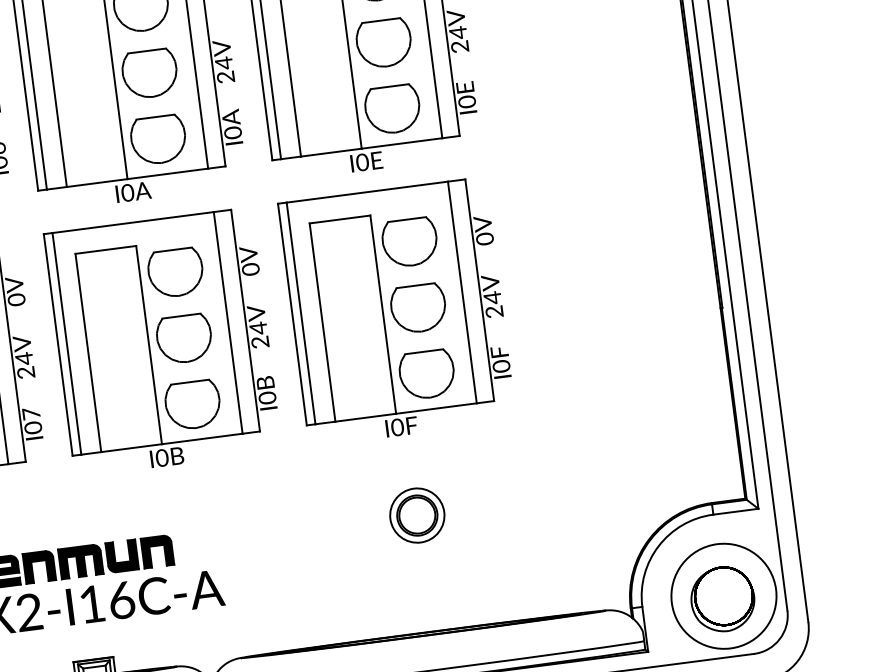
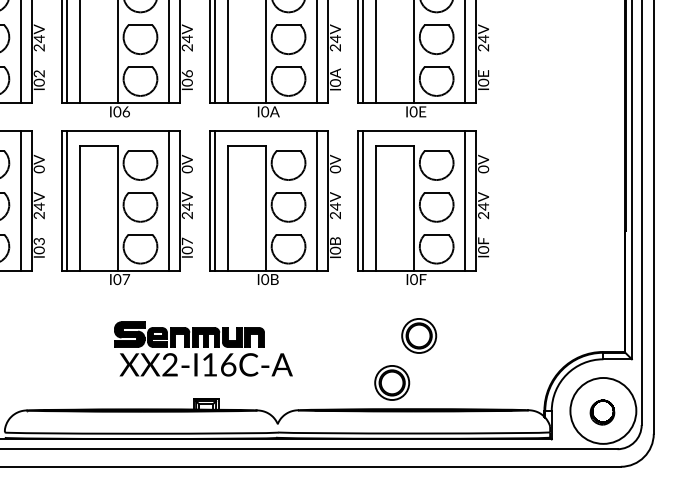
part: (384, 594) -> (392, 382), added
part: (722, 598) -> (602, 412), size x0.6

